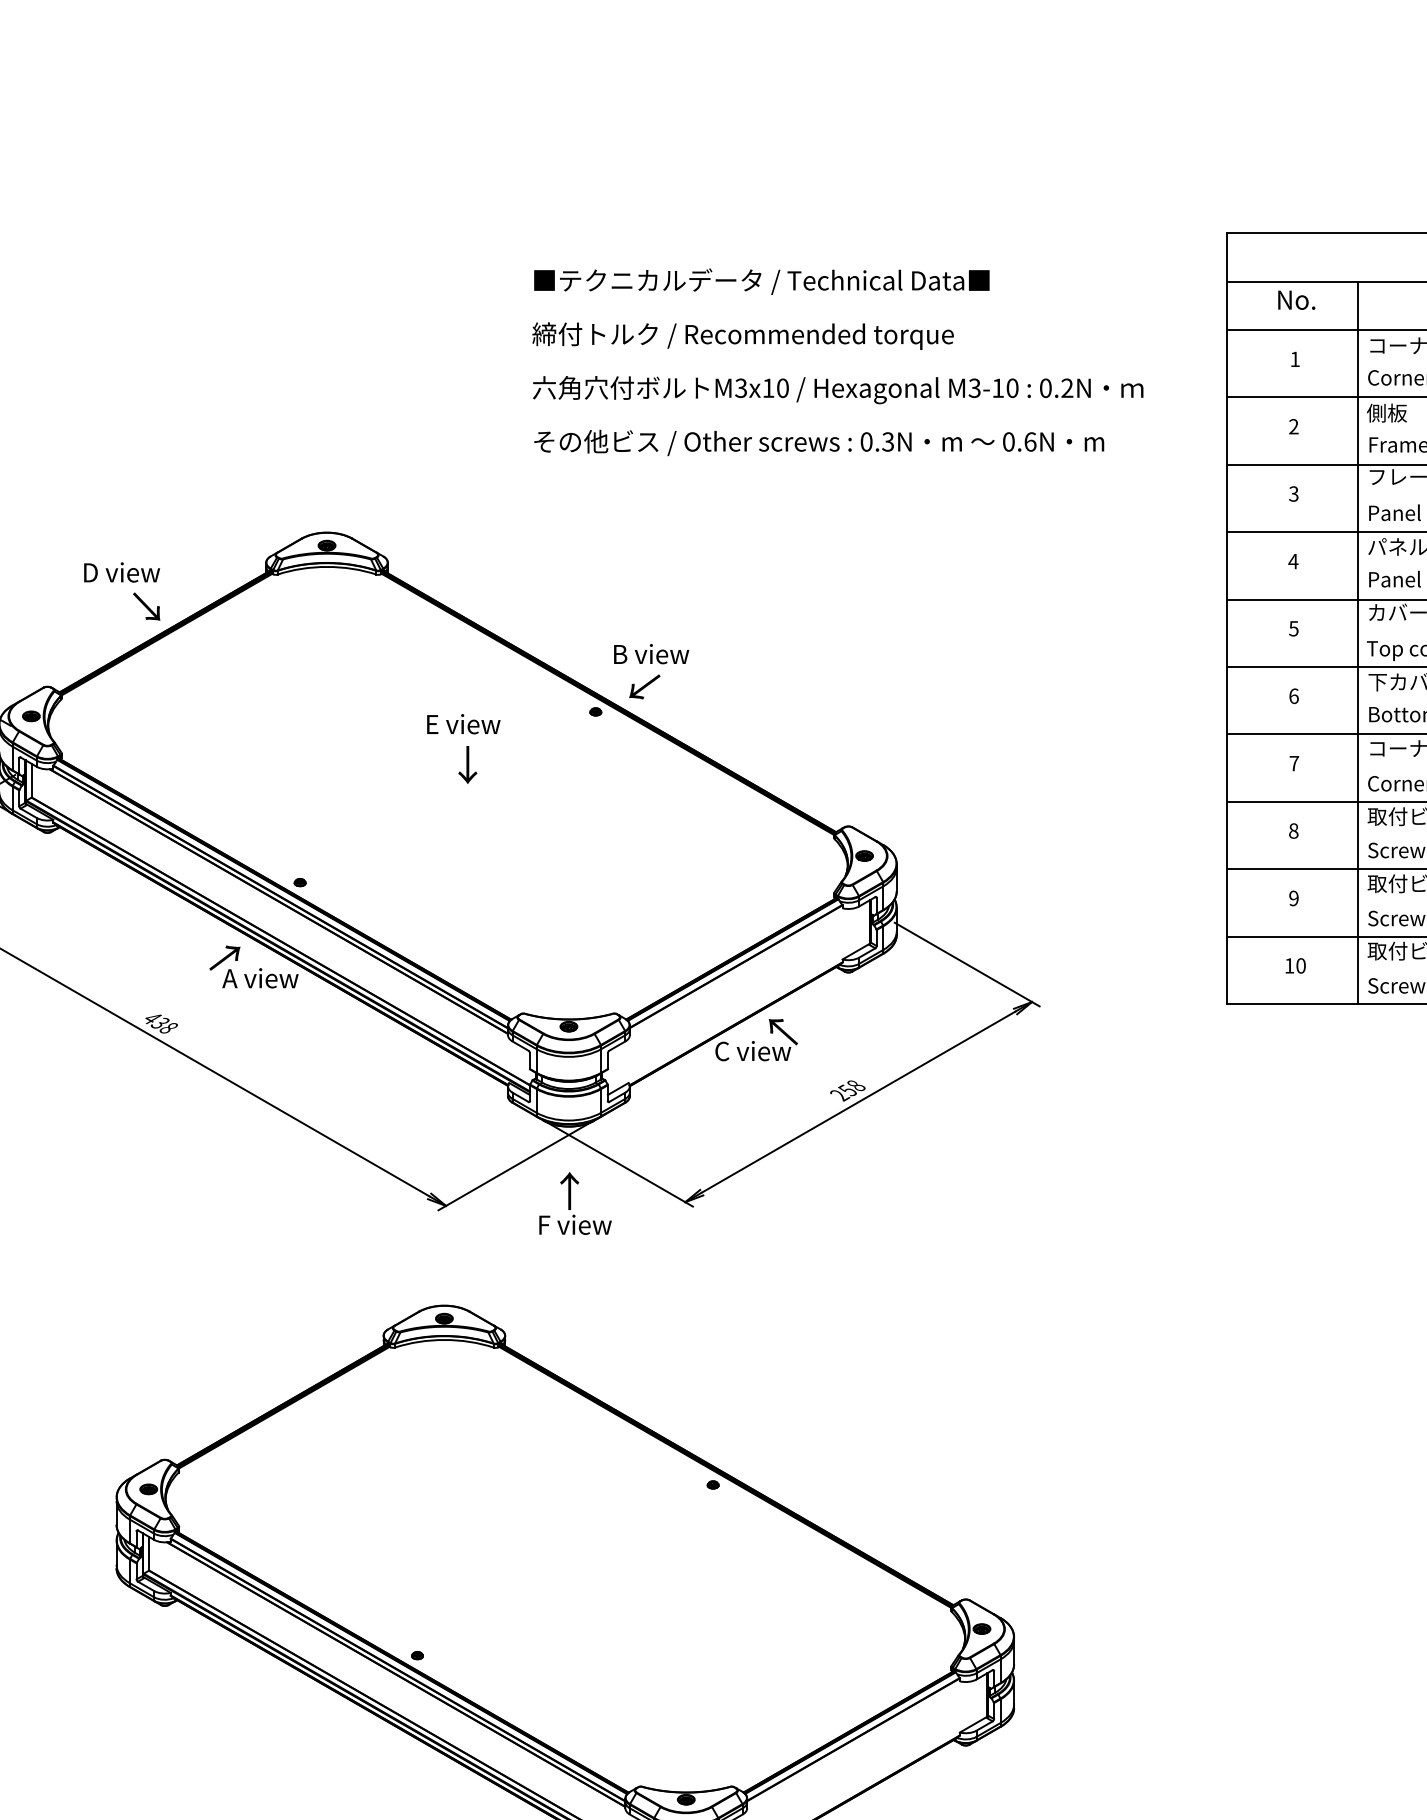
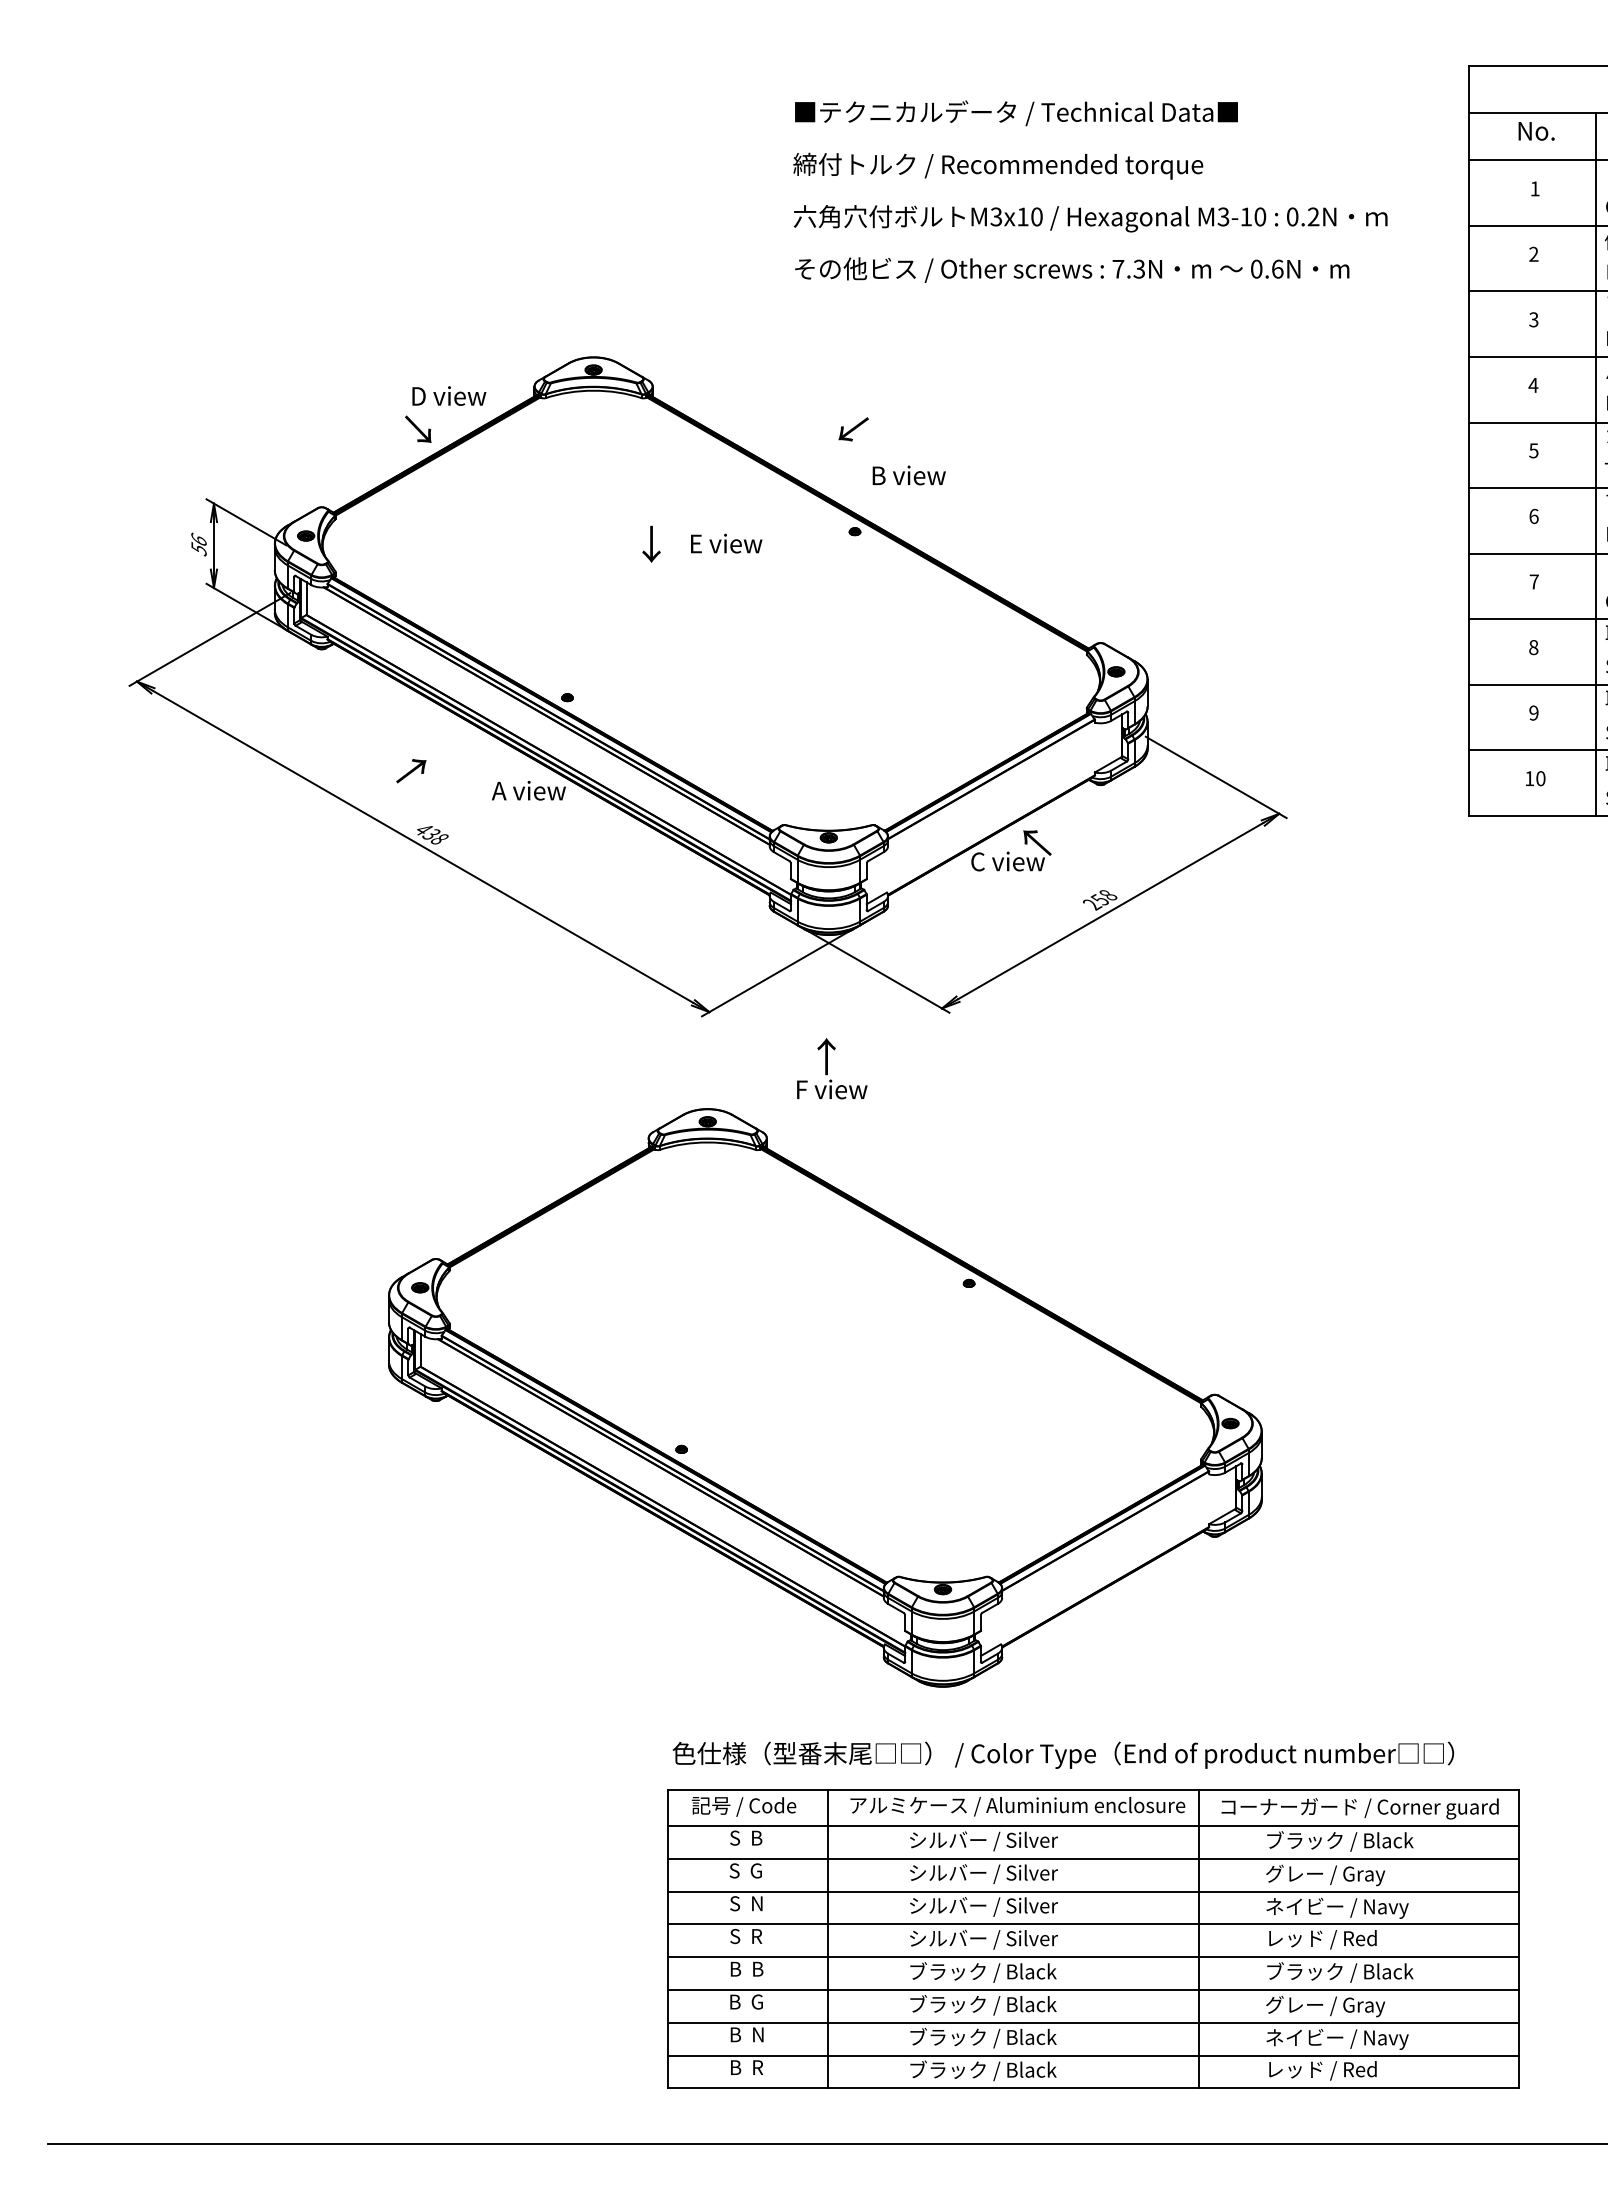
text: (866, 441) -> (1118, 268), 0.3N -> 7.3N
text: (122, 571) -> (449, 395), moved
text: (644, 687) -> (853, 429), moved
text: (467, 764) -> (651, 543), moved
text: (225, 958) -> (411, 771), moved
text: (575, 1203) -> (832, 1068), moved

